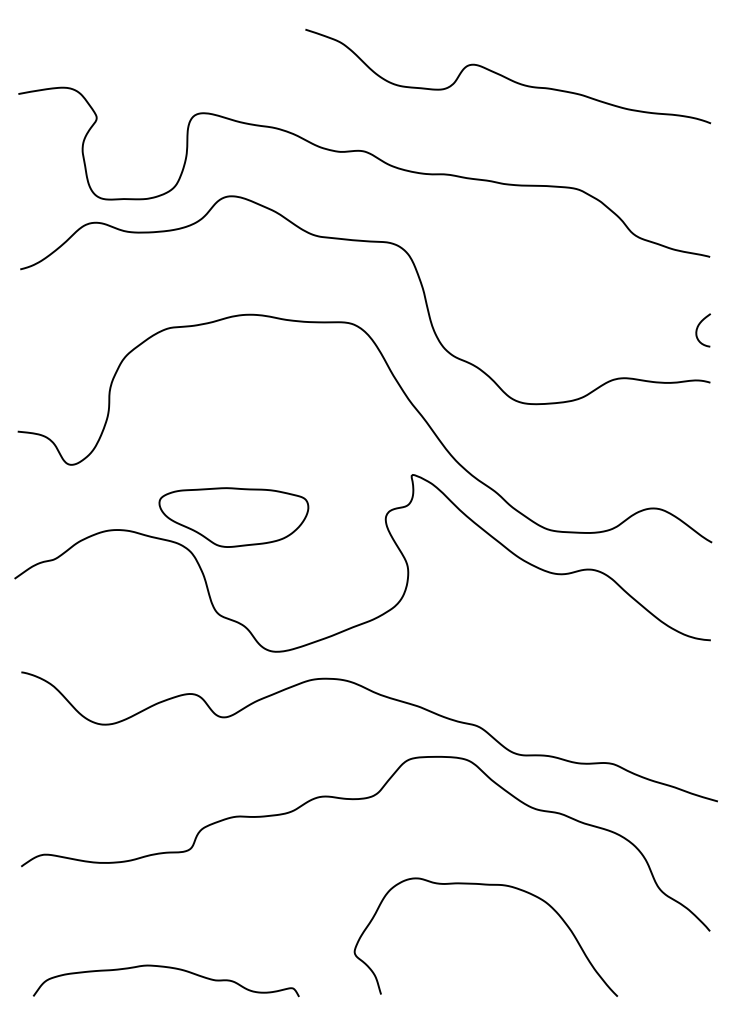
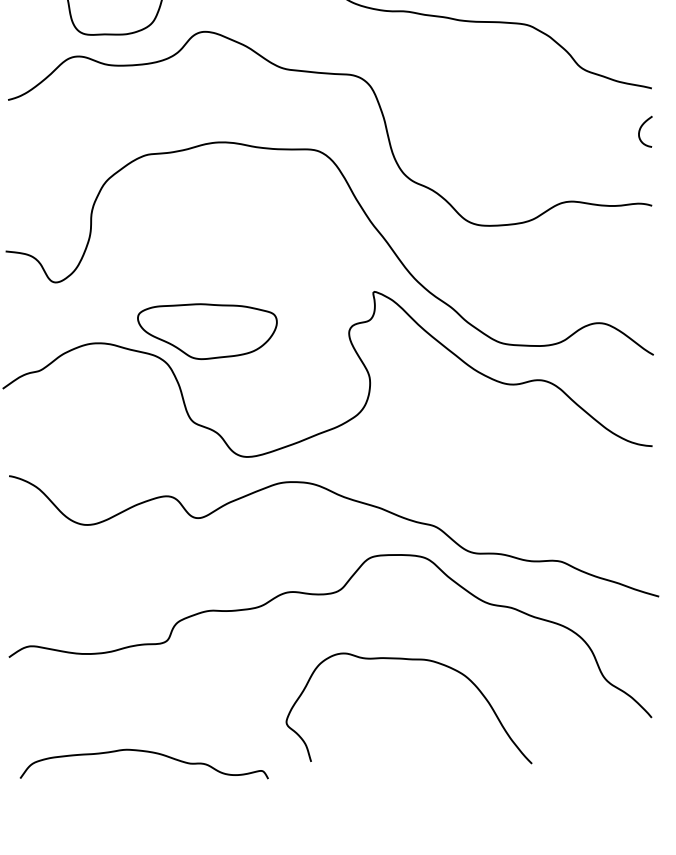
curve: (698, 328) -> (641, 130), moved
curve: (485, 885) -> (408, 660), moved

